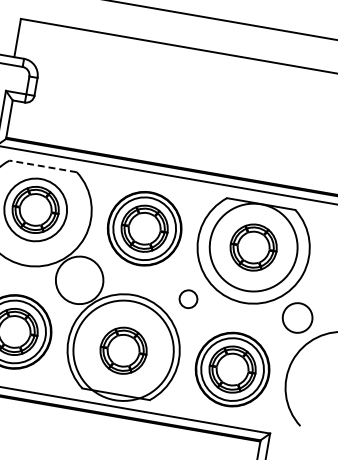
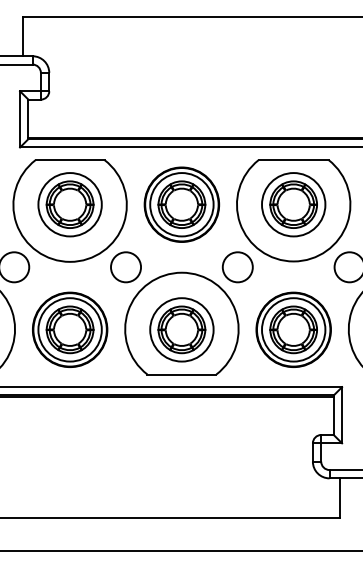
line: (42, 166) -> (69, 160), dashed -> solid
circle: (253, 247) -> (293, 204), size x0.71
circle: (80, 280) -> (126, 267), size x0.62
circle: (188, 299) -> (237, 267), size x1.67
circle: (123, 350) -> (181, 329), size x0.62

